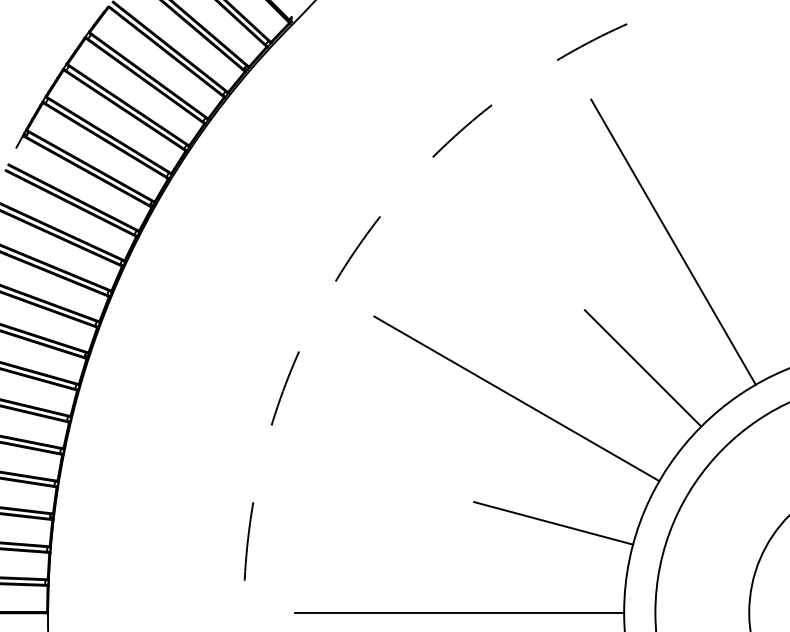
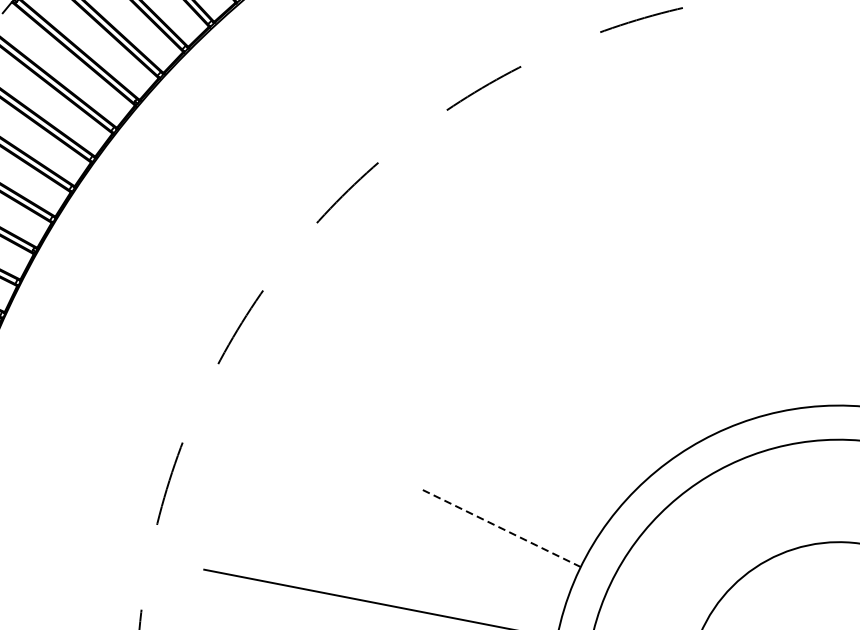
line: (673, 241) -> (687, 250), removed
line: (642, 368) -> (627, 380), removed
line: (516, 398) -> (486, 386), removed
line: (553, 523) -> (499, 527), solid -> dashed

